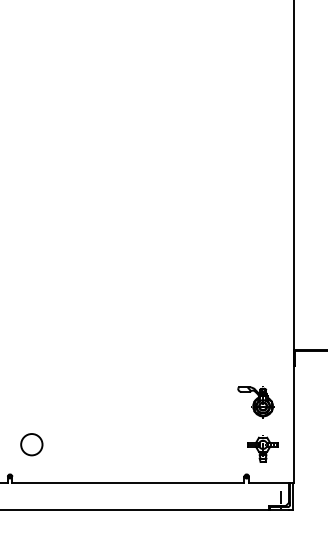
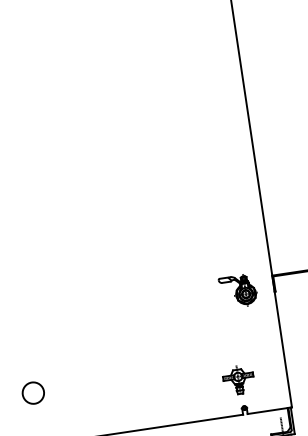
part: (255, 402) -> (237, 291), moved
circle: (31, 444) -> (33, 392), moved
part: (262, 448) -> (238, 380), moved

